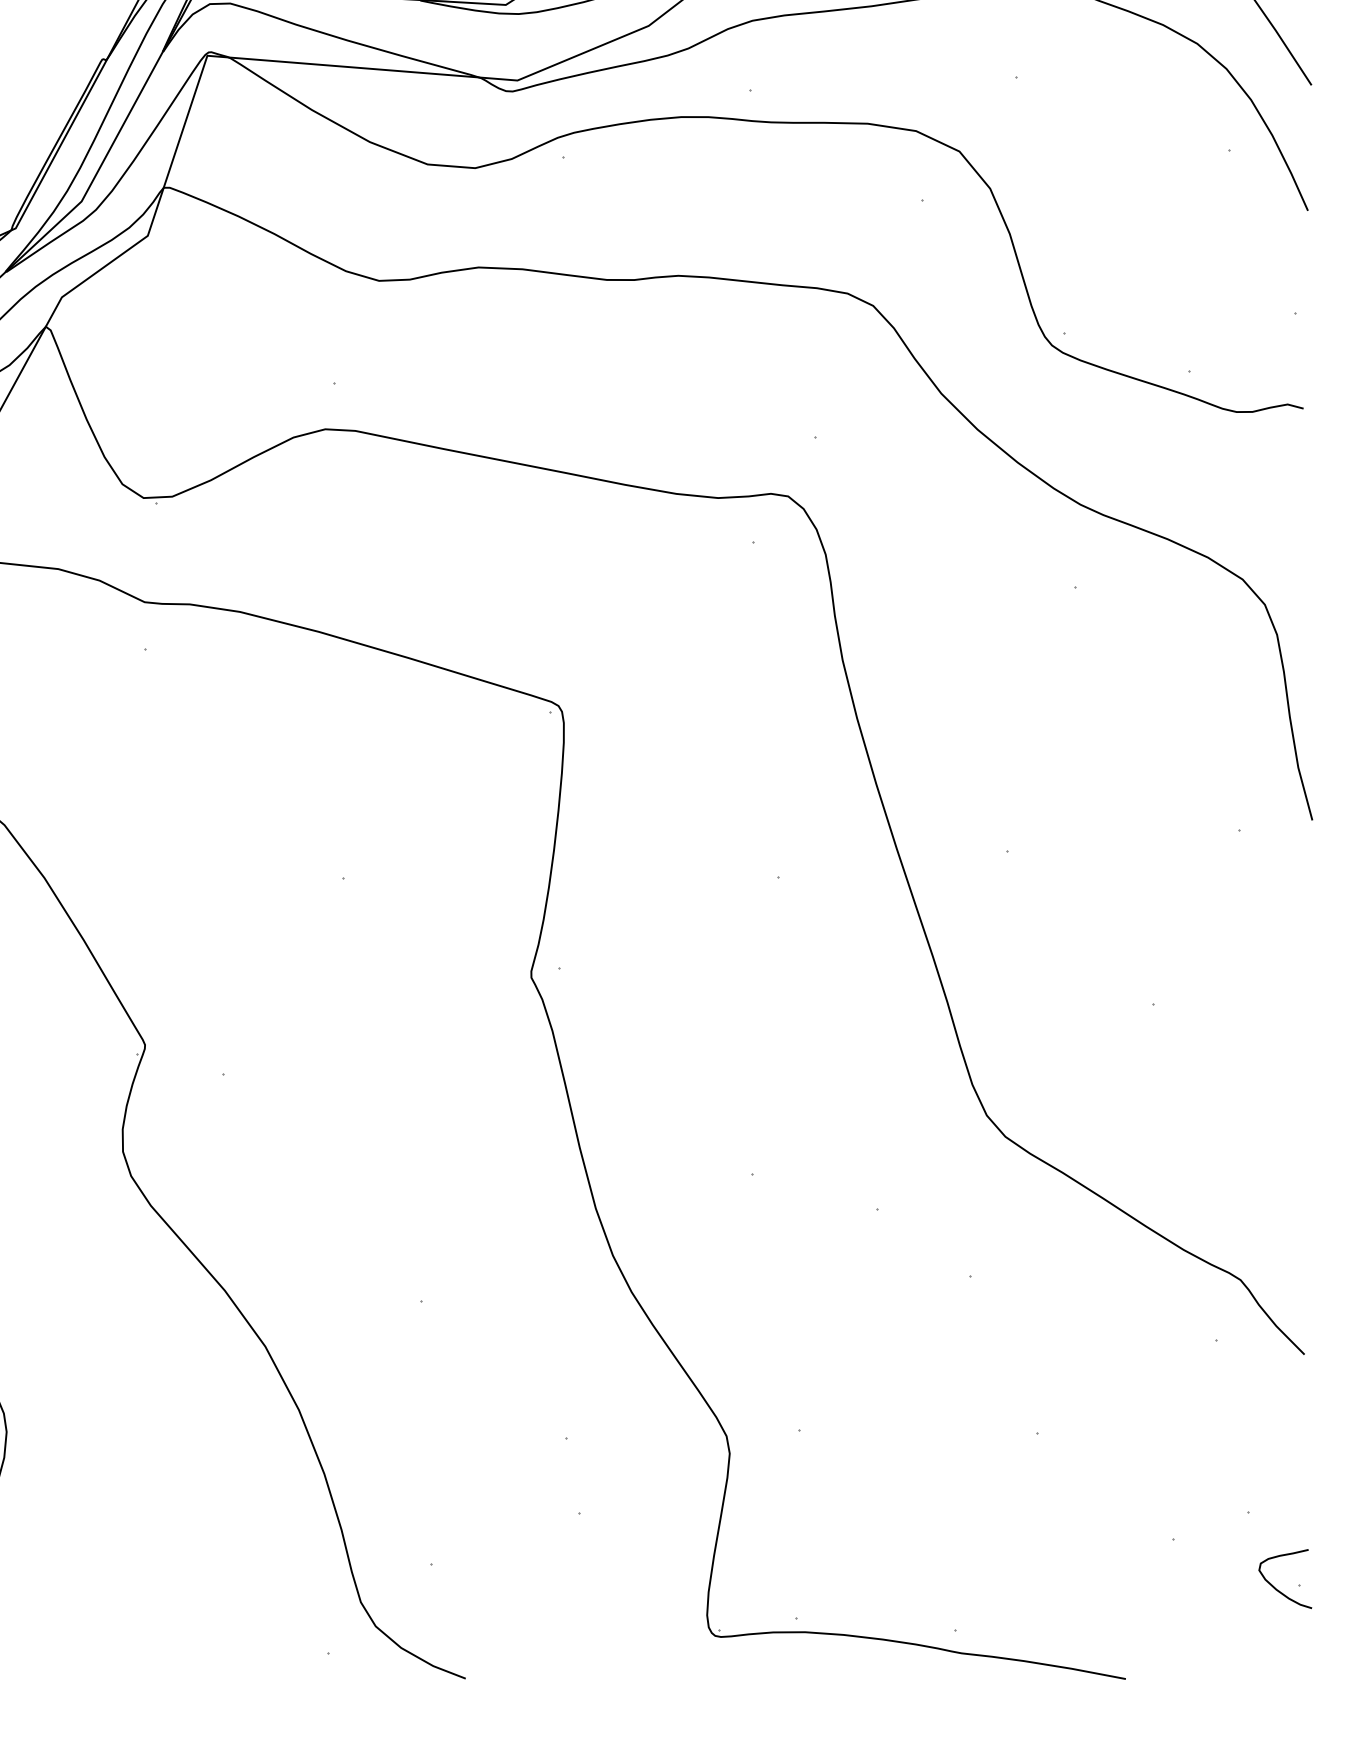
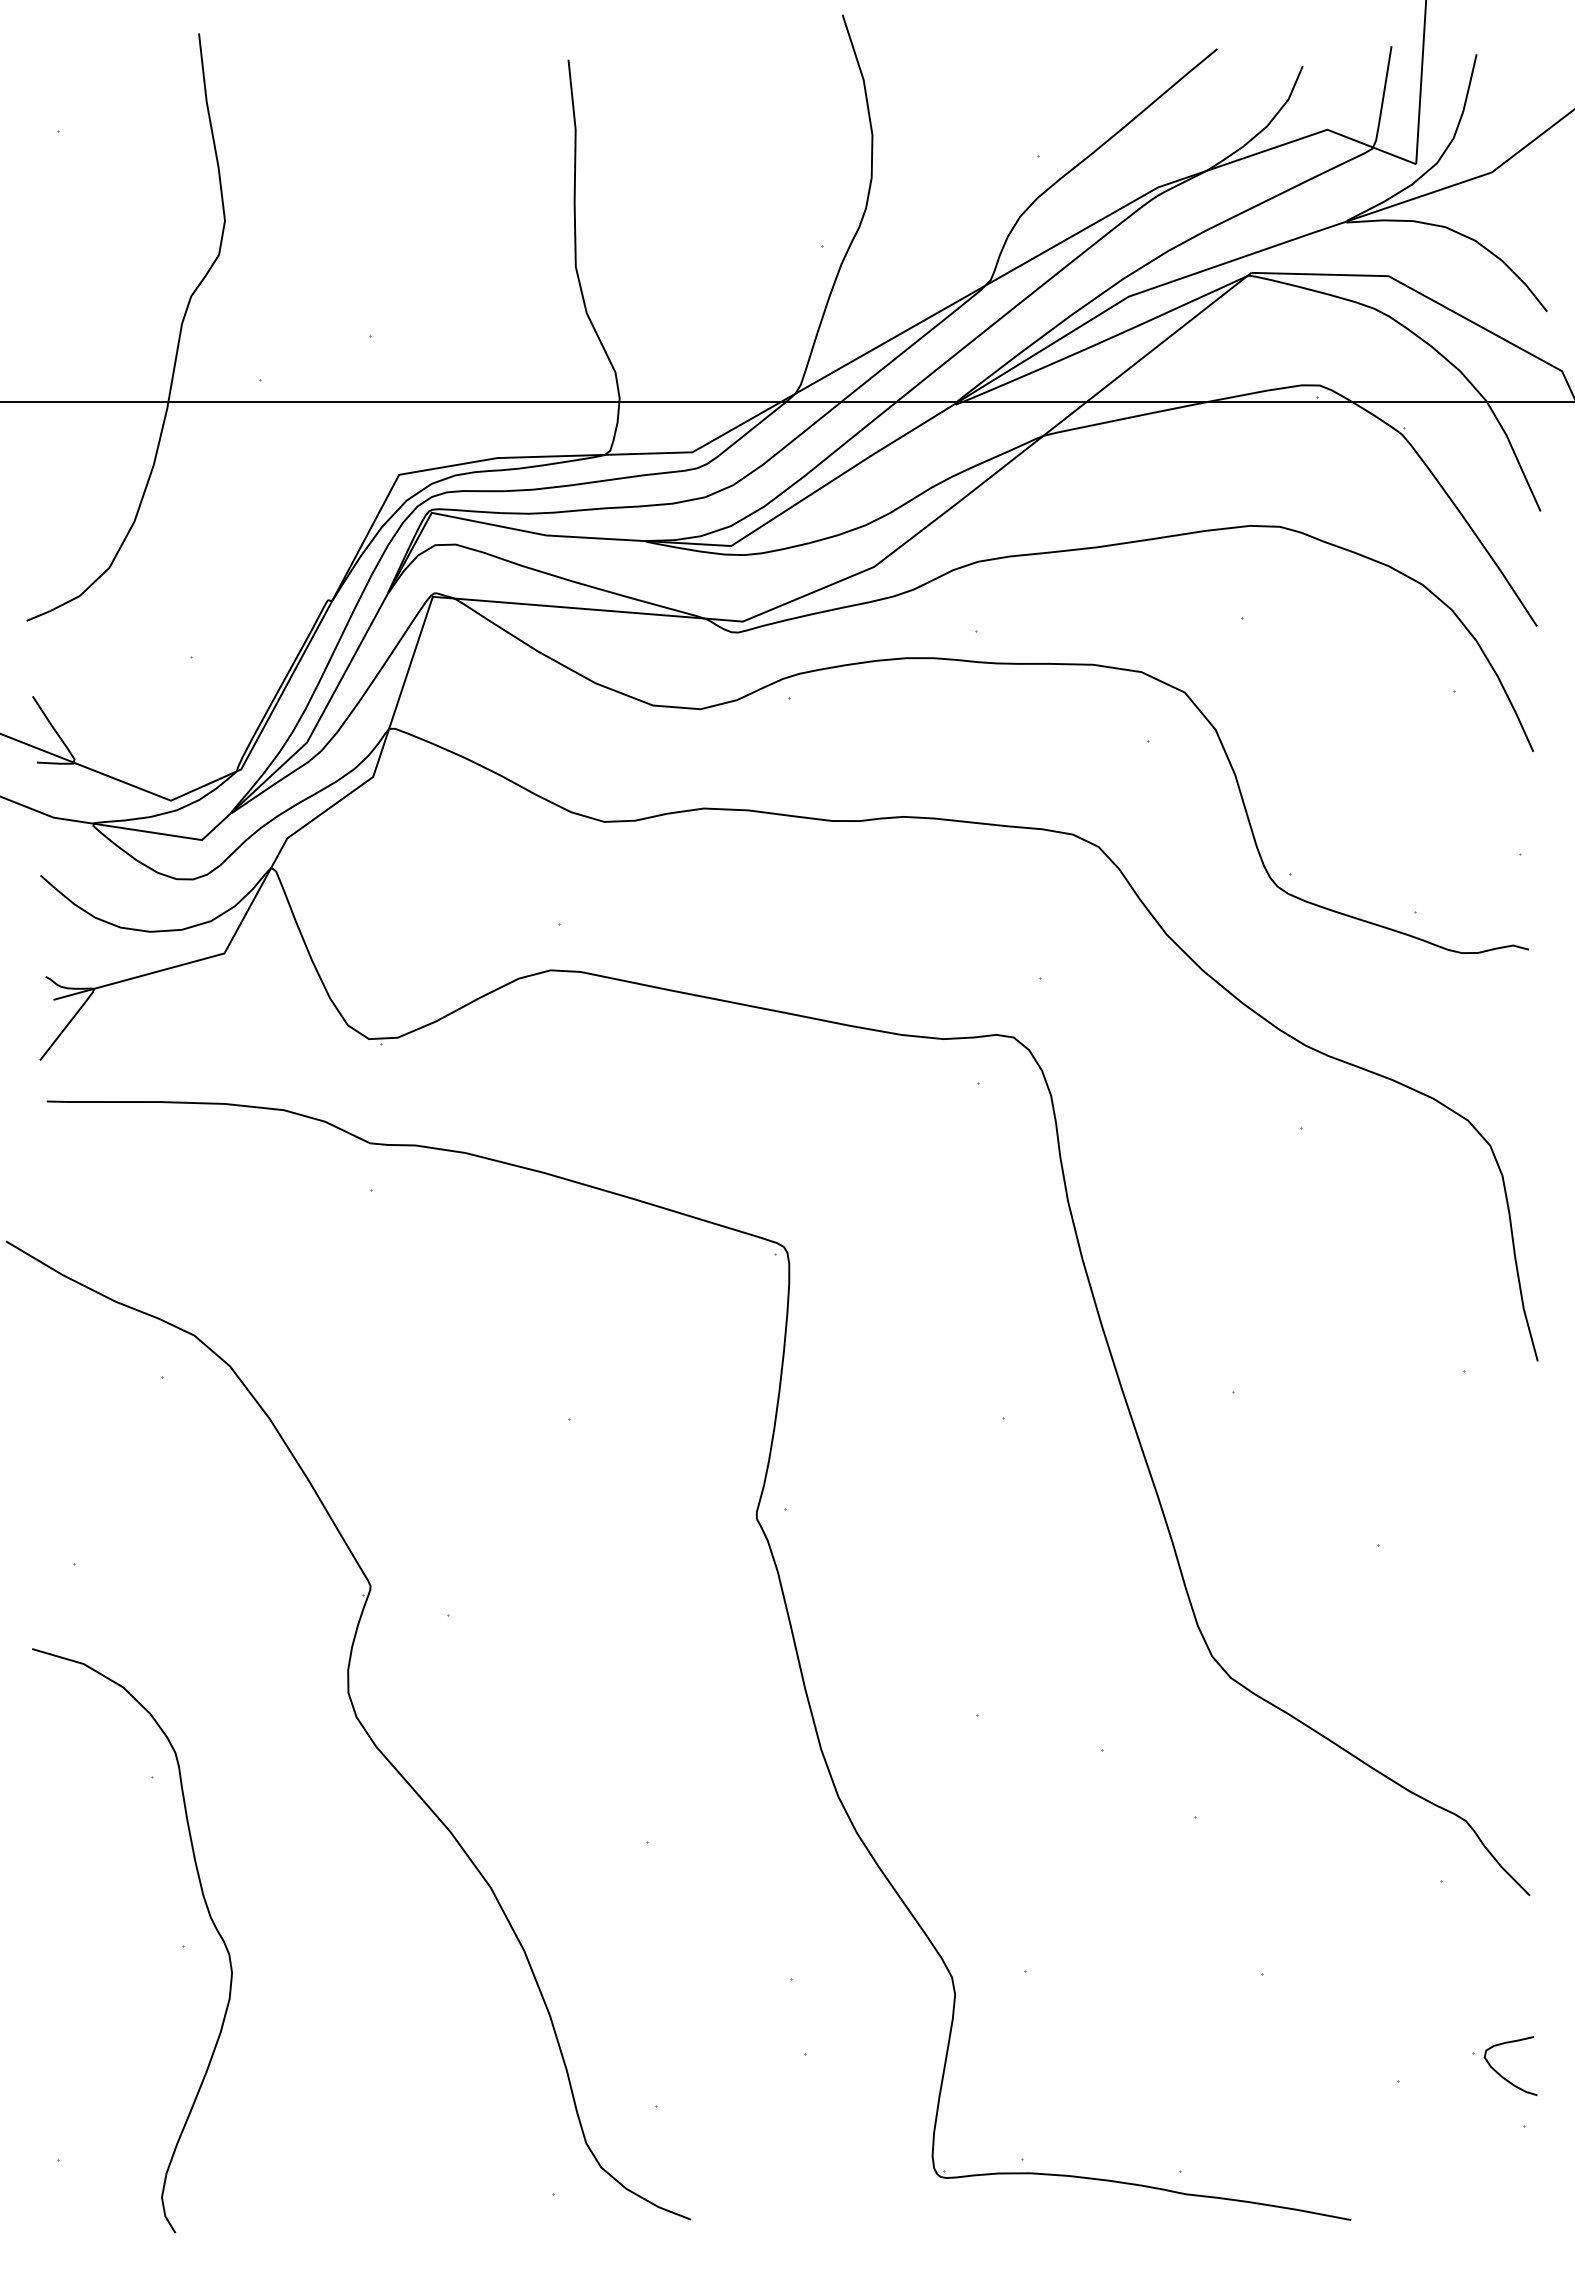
curve: (1278, 1589) -> (1503, 2076), moved

